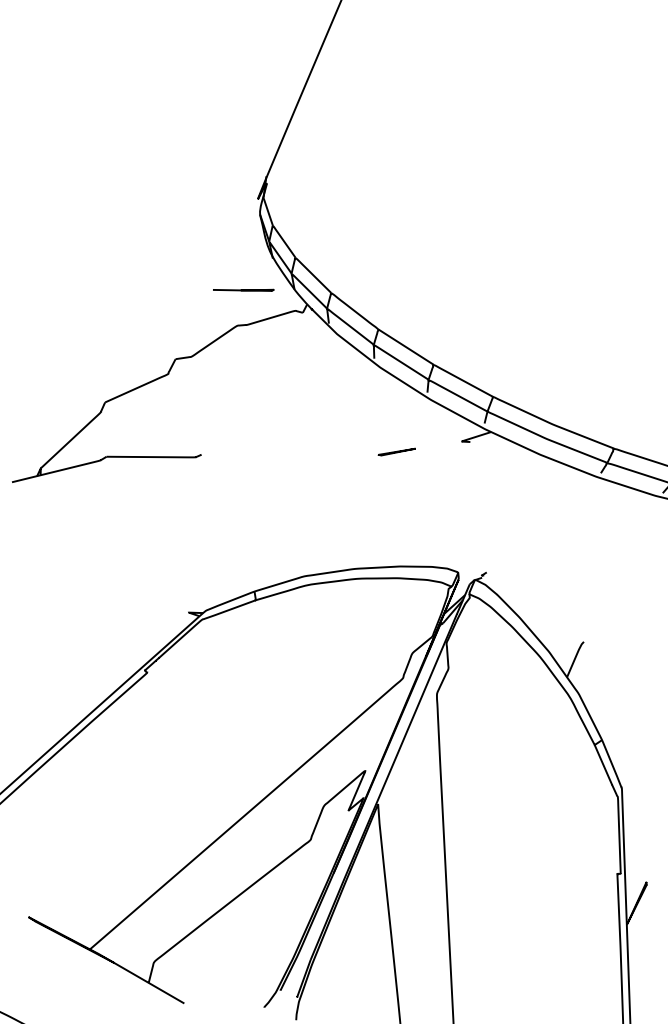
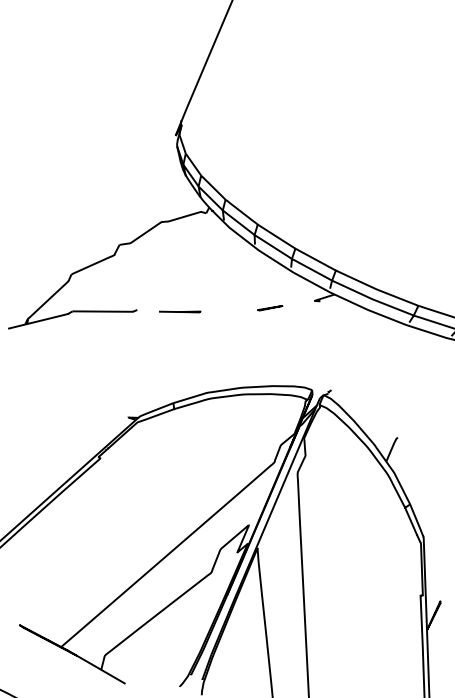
line: (244, 289) -> (180, 311), moved

